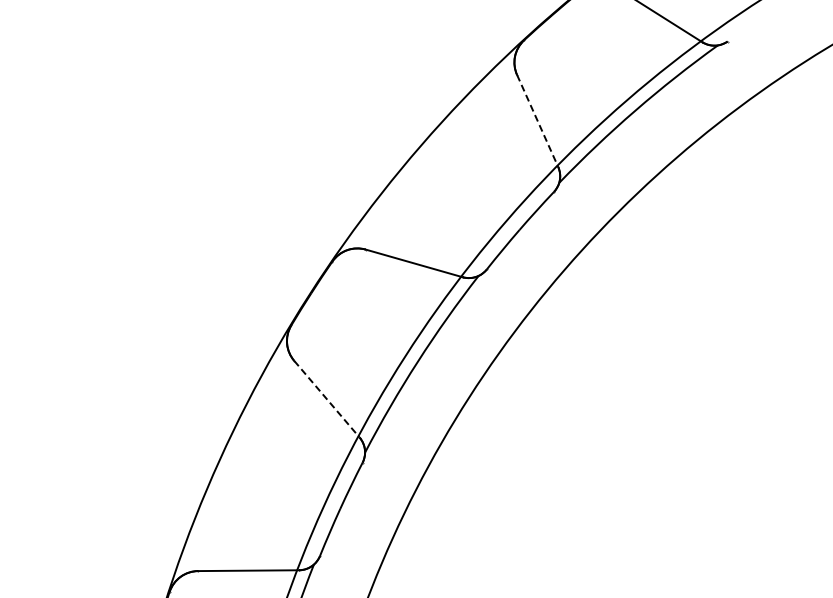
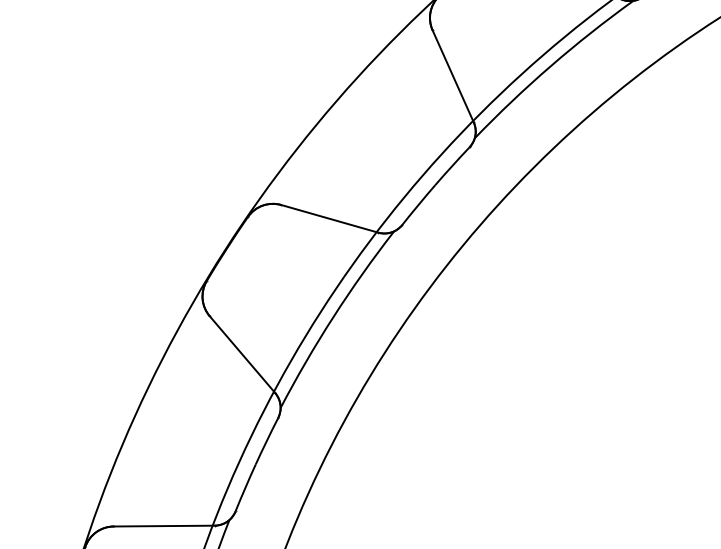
line: (537, 121) -> (453, 76), dashed -> solid
line: (327, 399) -> (243, 354), dashed -> solid

